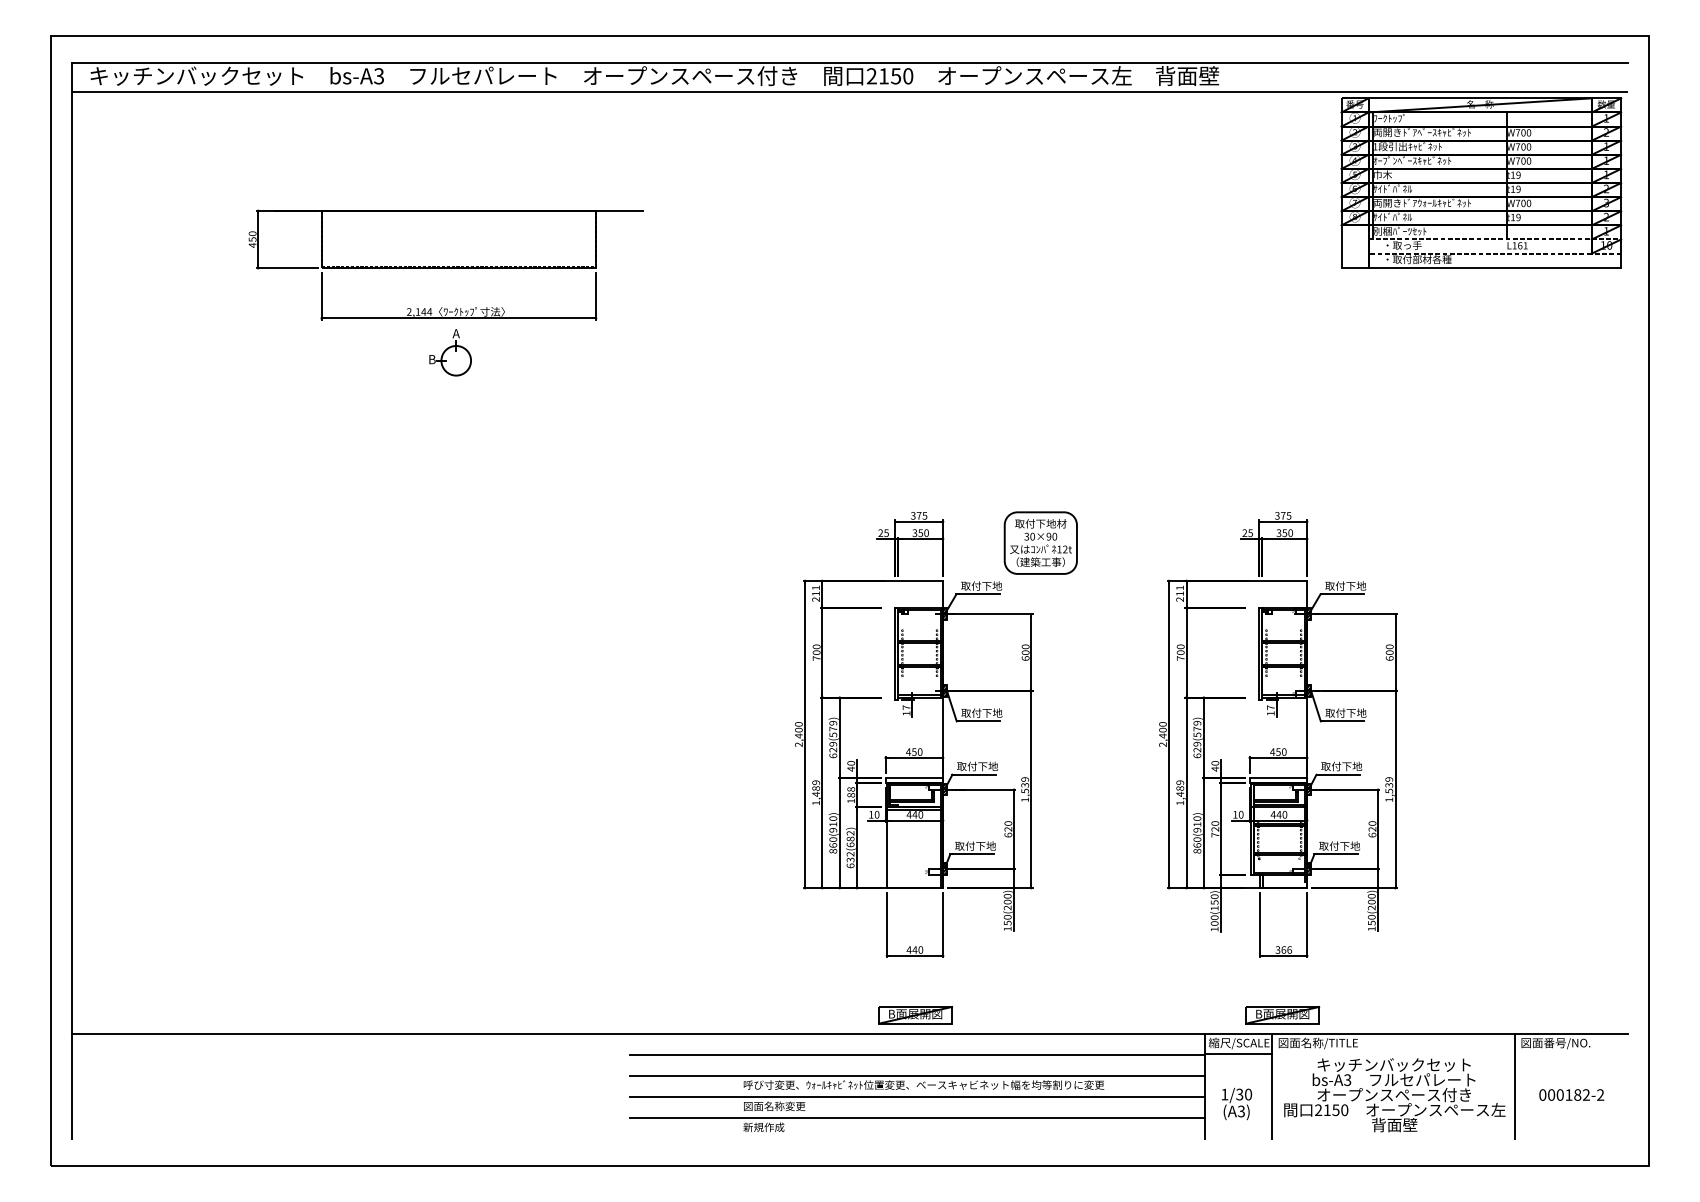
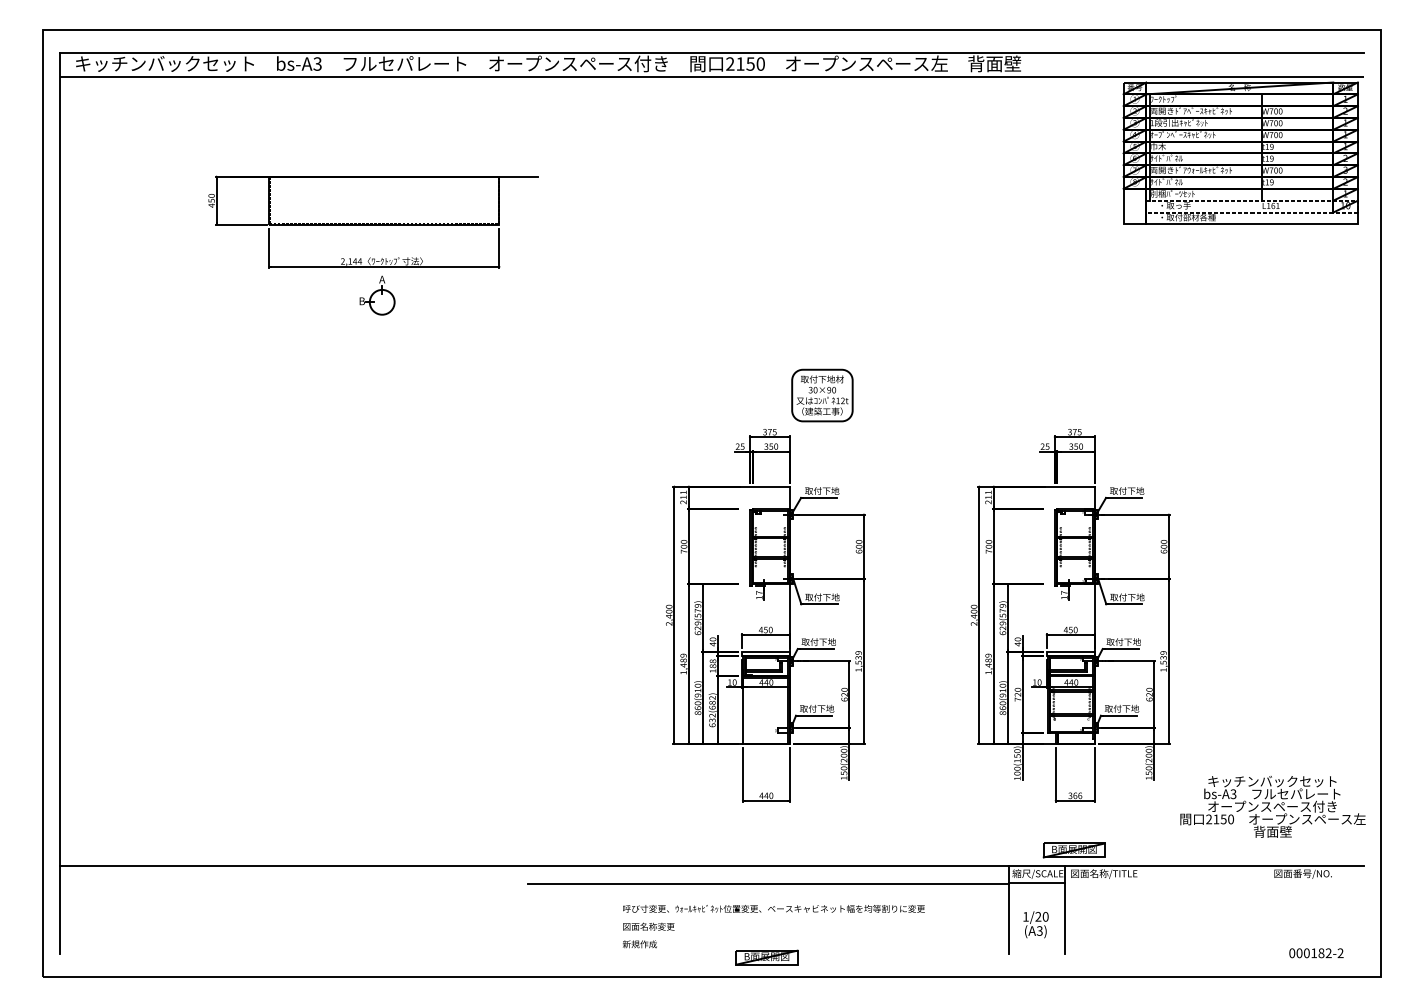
part: (1040, 542) -> (822, 395), moved
part: (915, 1015) -> (766, 957), moved
line: (917, 1076) -> (768, 901), removed
line: (1515, 1086) -> (1269, 910), removed
text: (1239, 1094) -> (1038, 916), 1/30 -> 1/20
text: (1571, 1094) -> (1316, 952), moved
text: (1394, 1095) -> (1272, 807), moved
line: (917, 1096) -> (768, 918), removed
line: (917, 1117) -> (768, 936), removed

